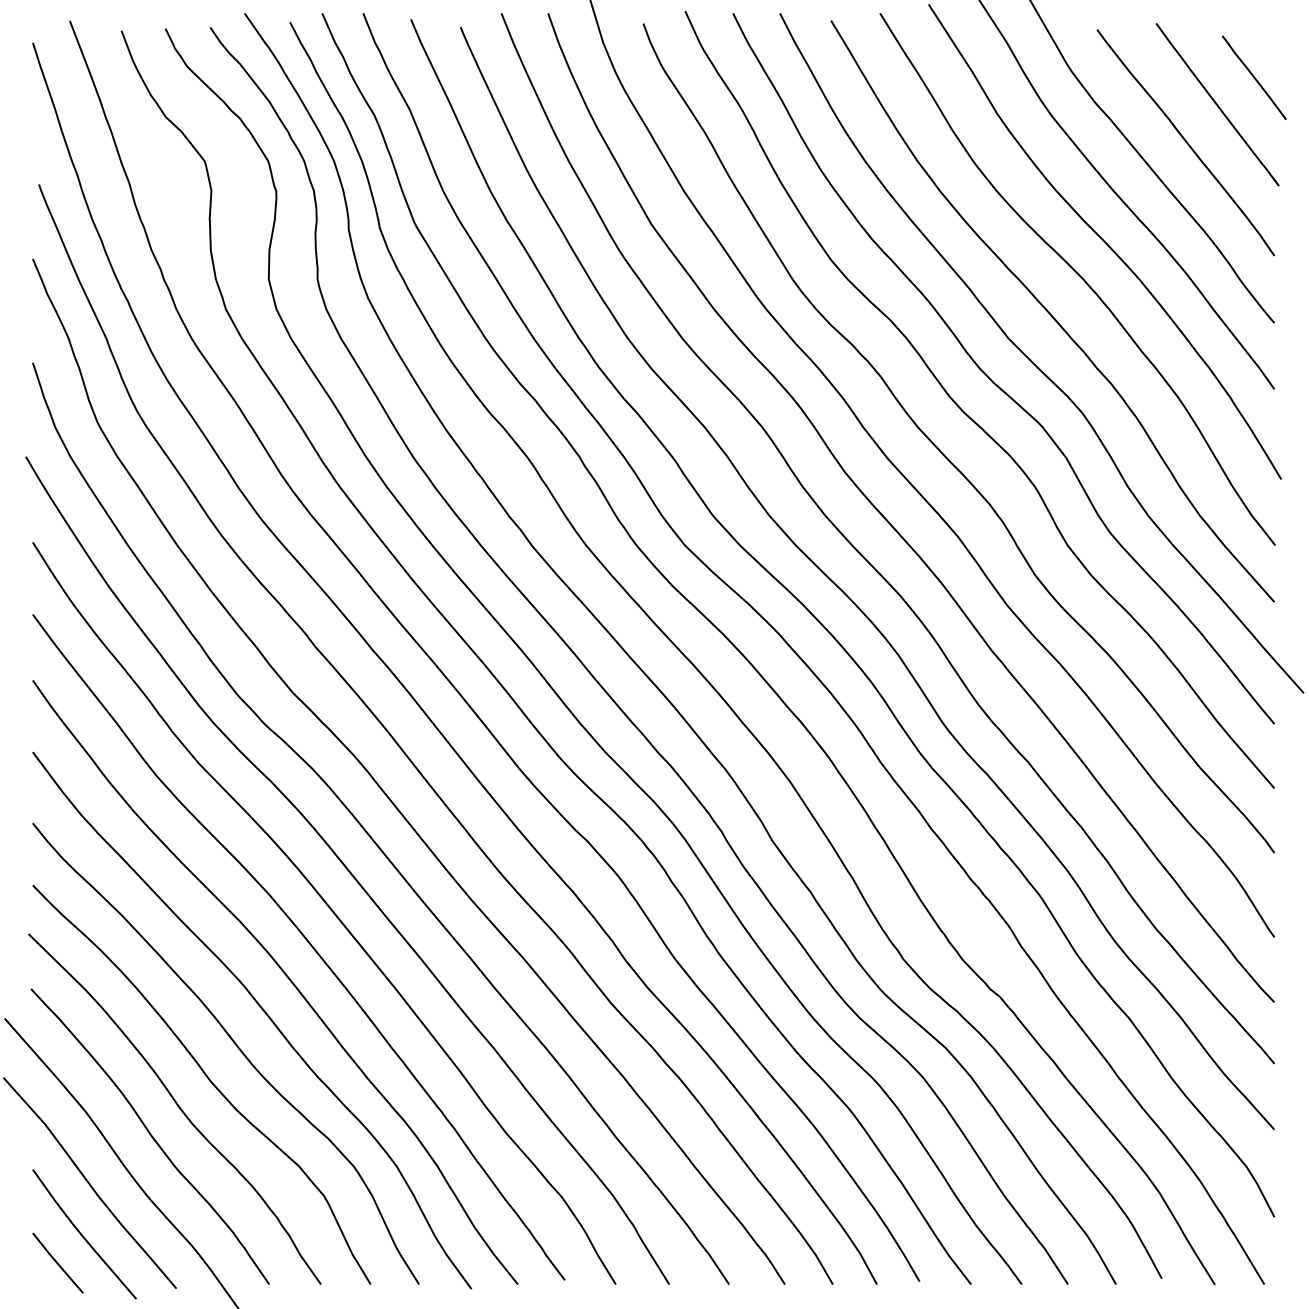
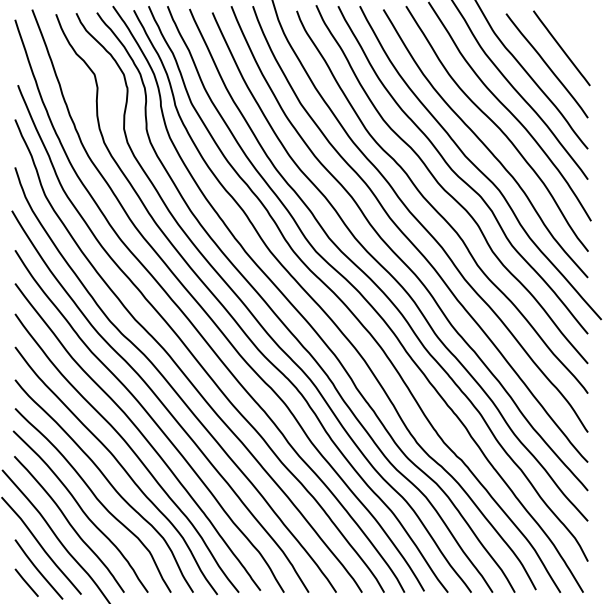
line: (1253, 76) -> (578, 35), removed

